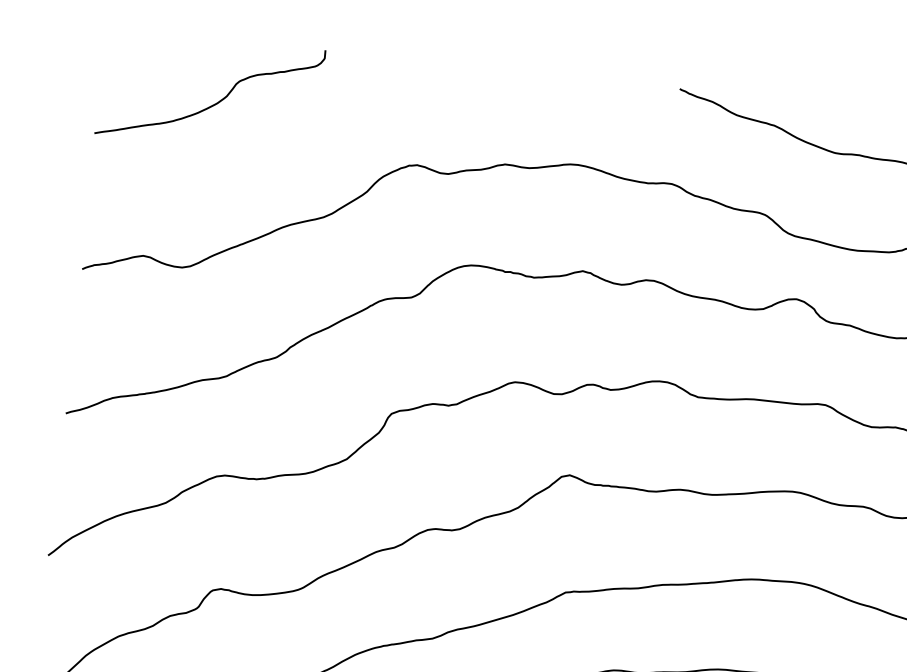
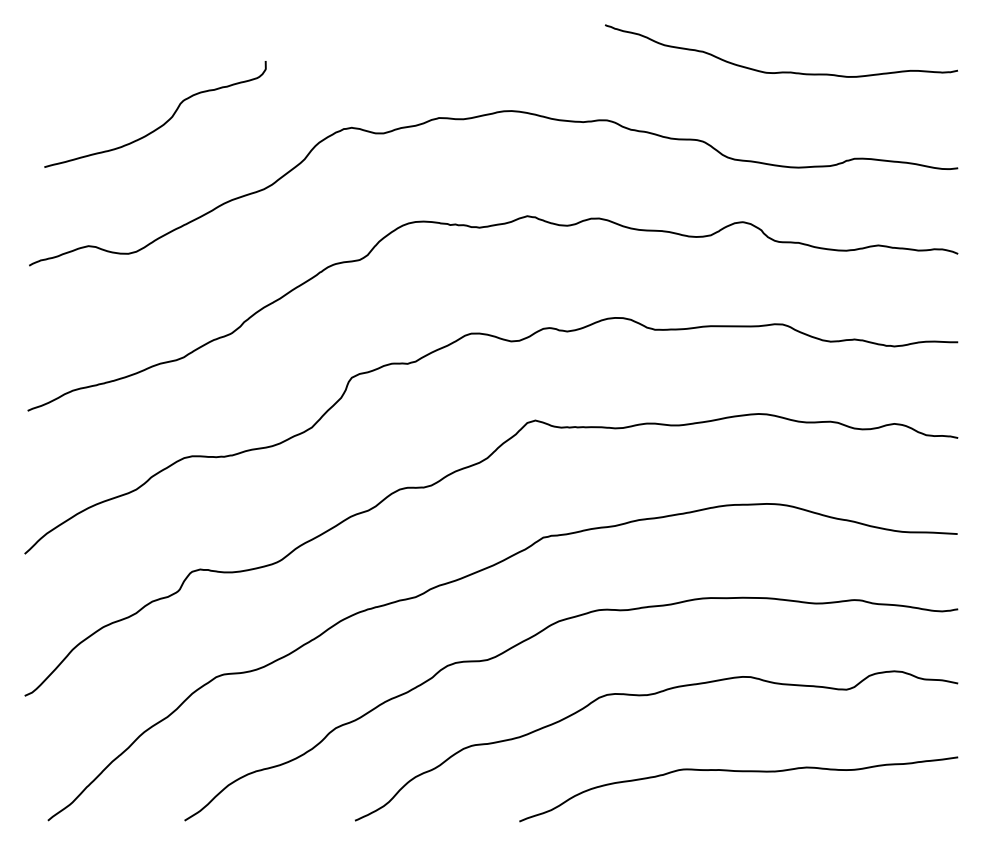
curve: (218, 101) -> (164, 122), moved

